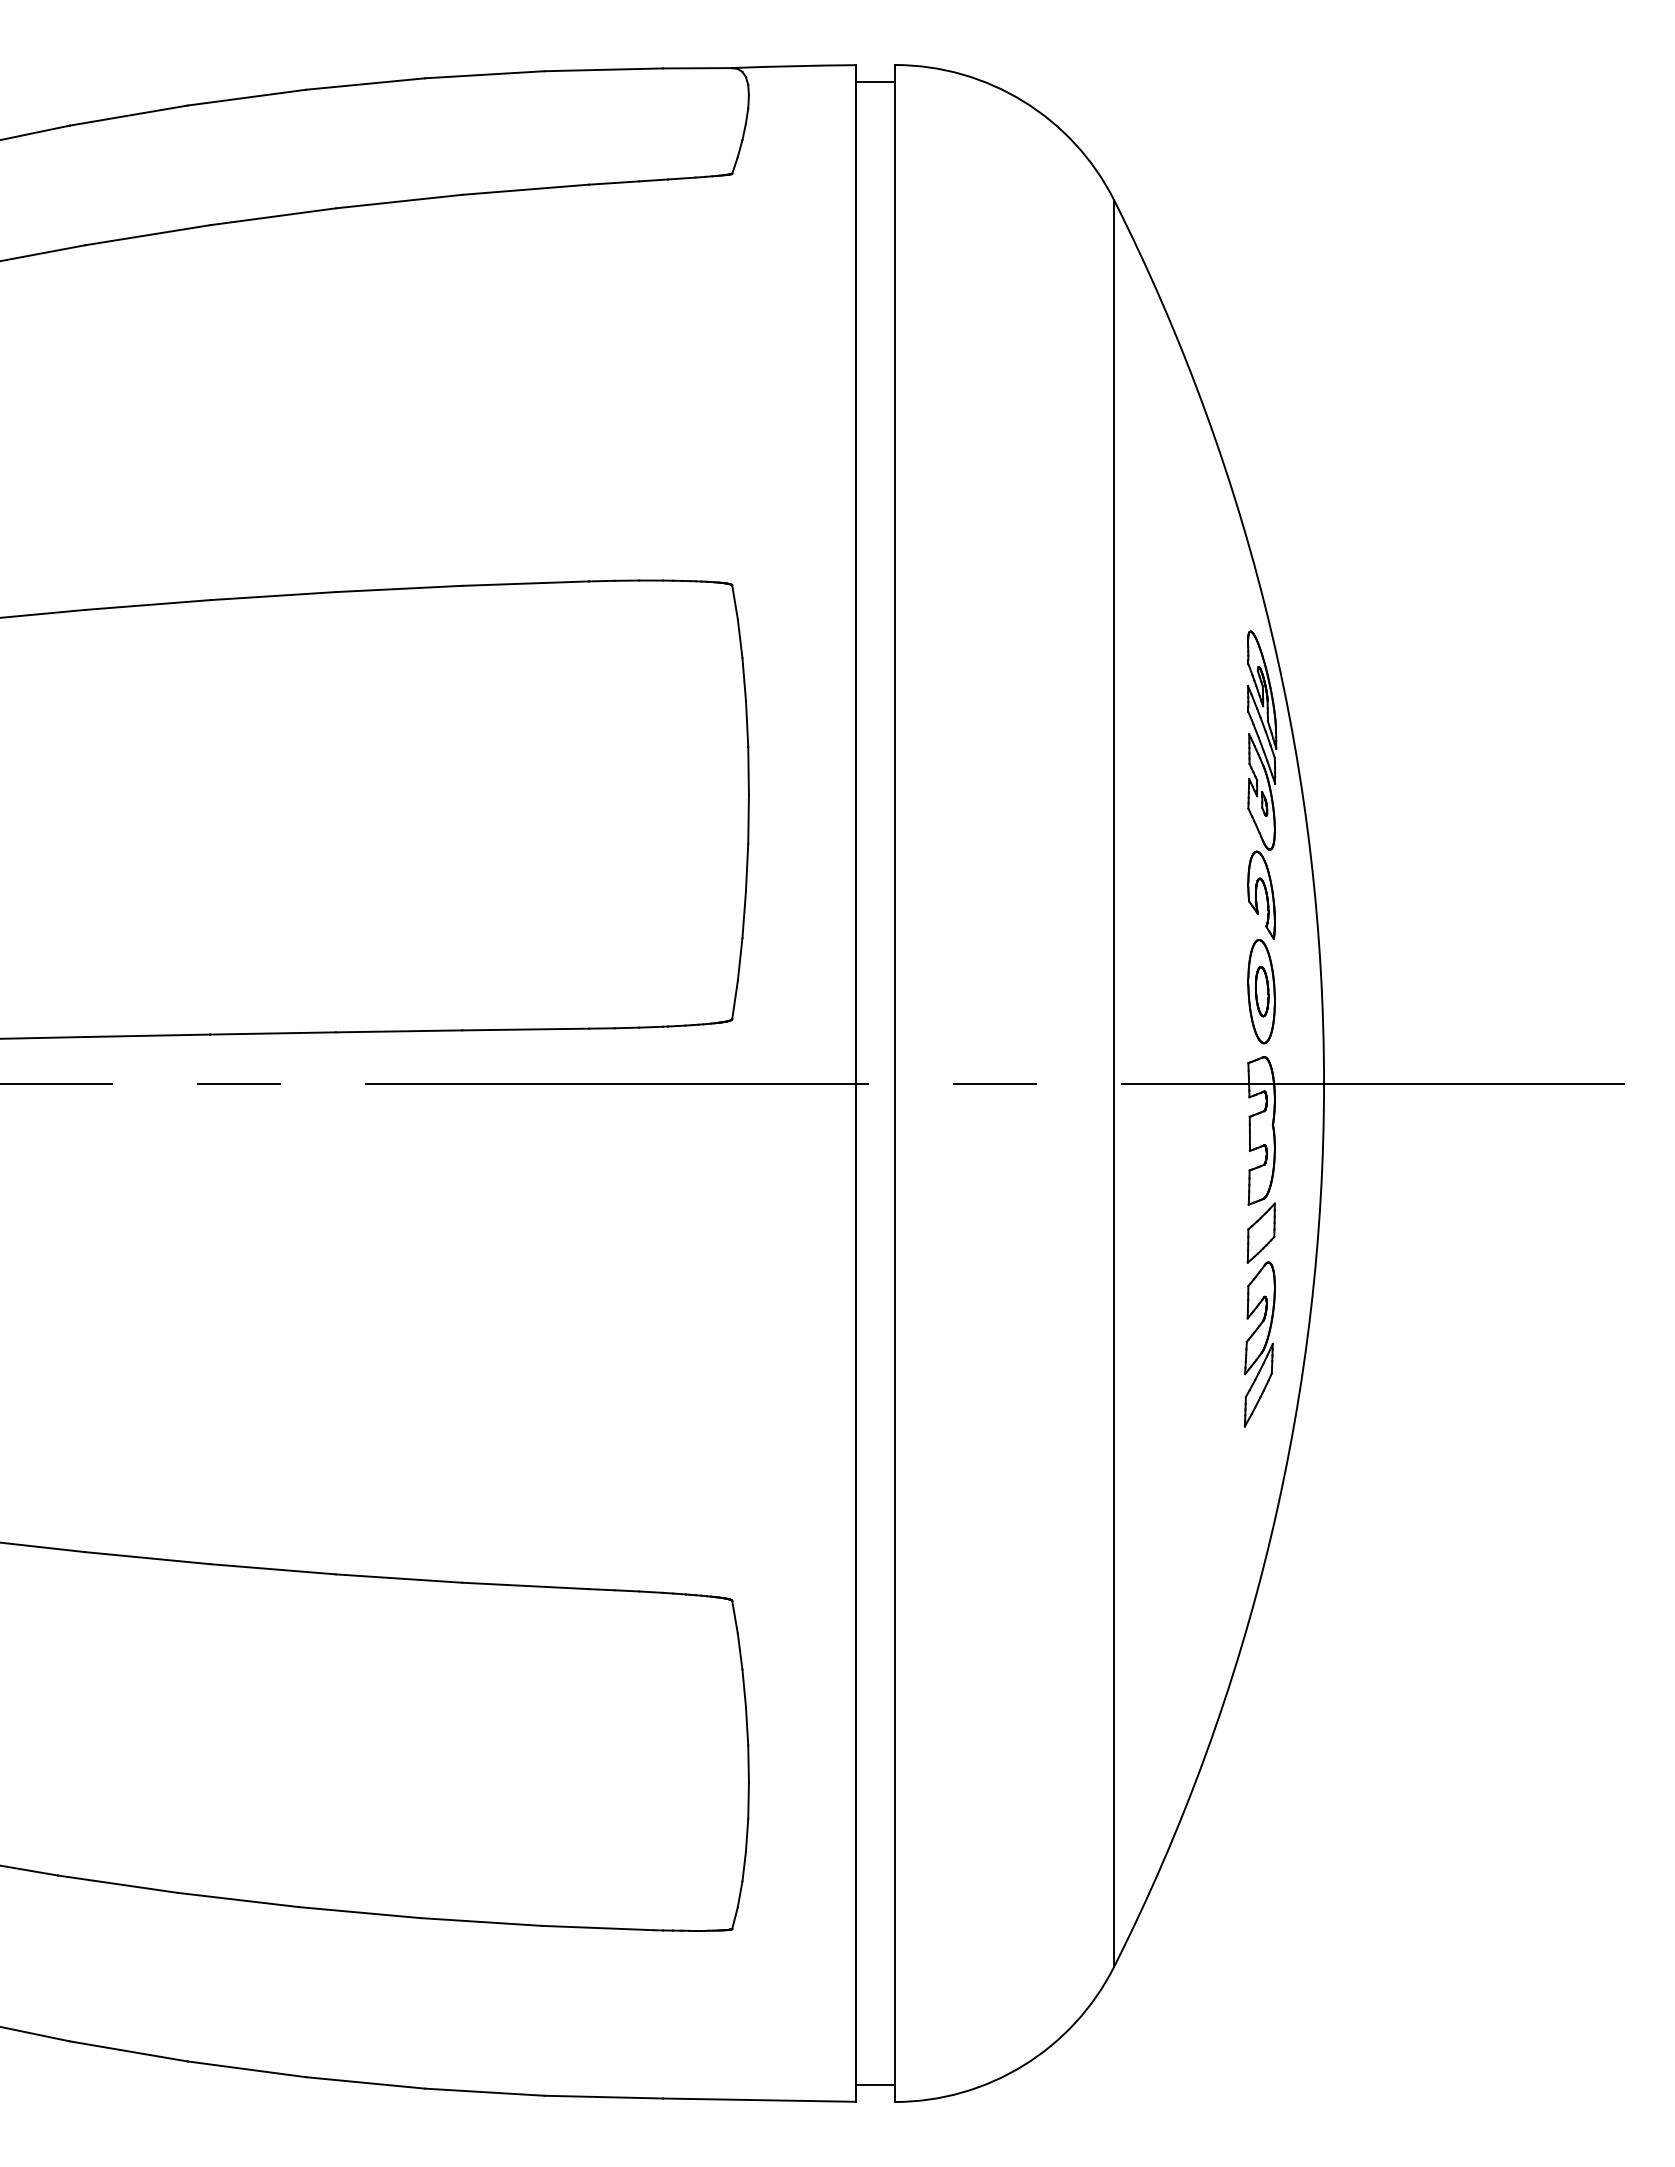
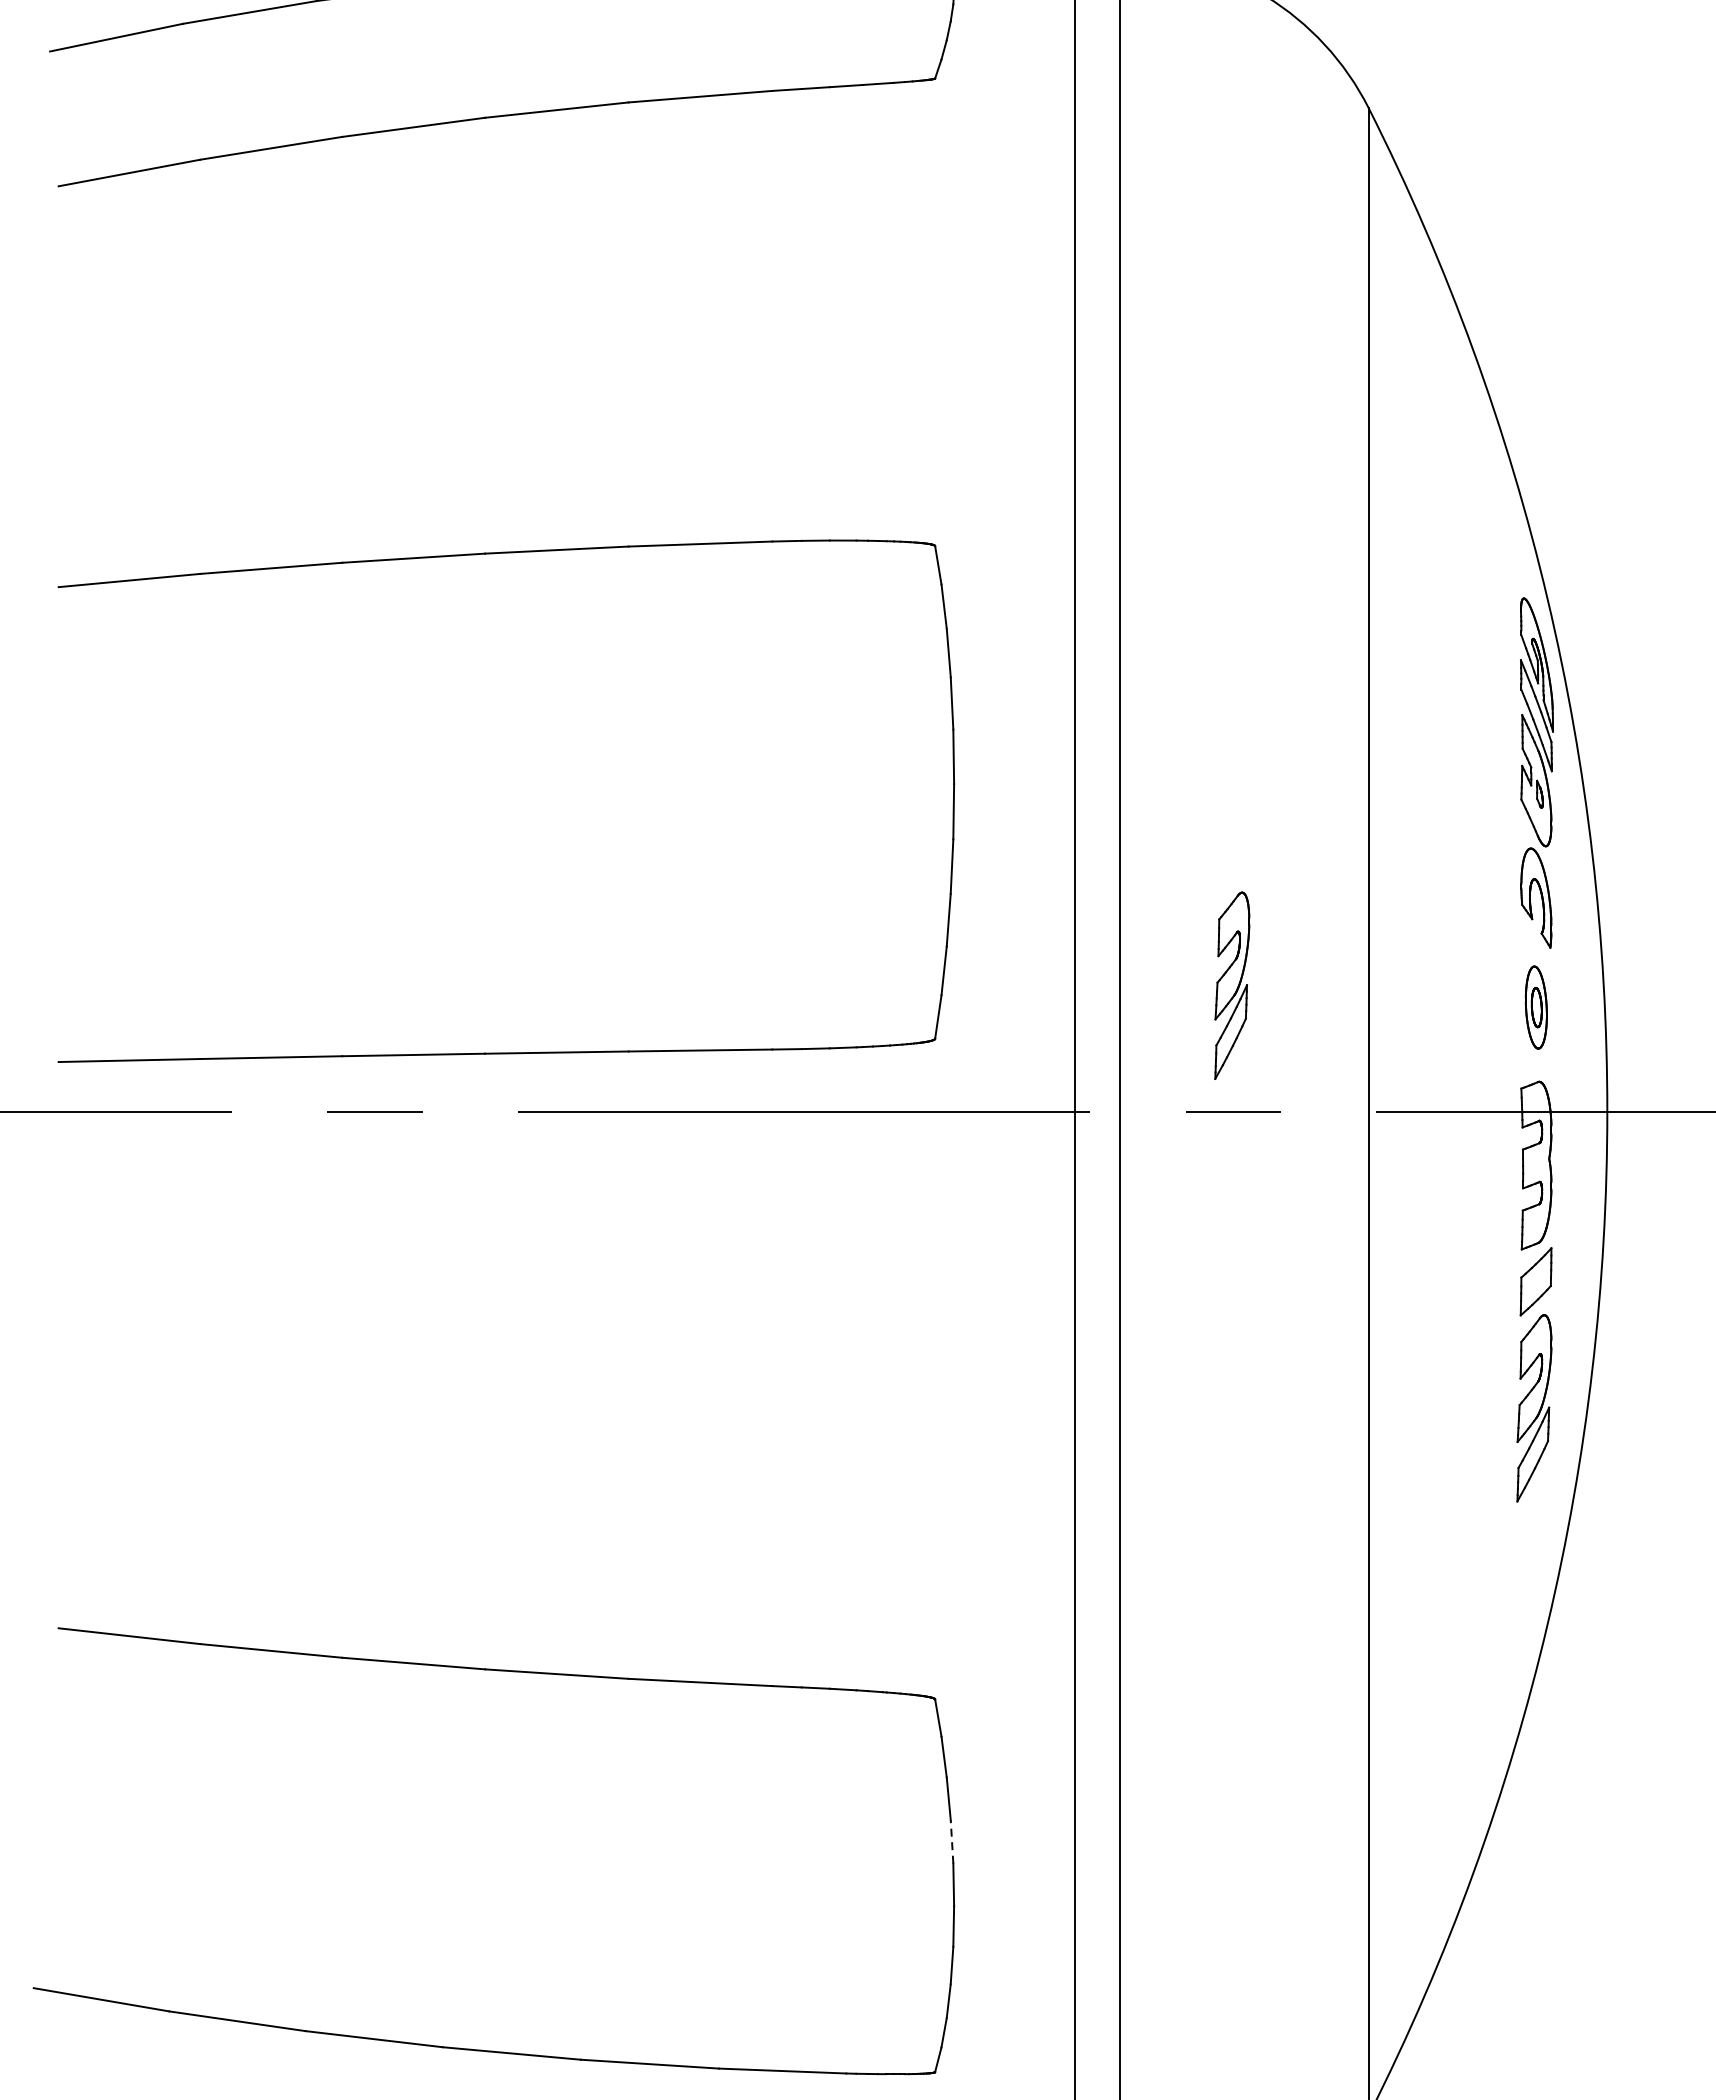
part: (993, 972) -> (1231, 985), added
part: (1261, 991) -> (1536, 1007), size x0.7
line: (747, 1725) -> (952, 1840), solid -> dashed

